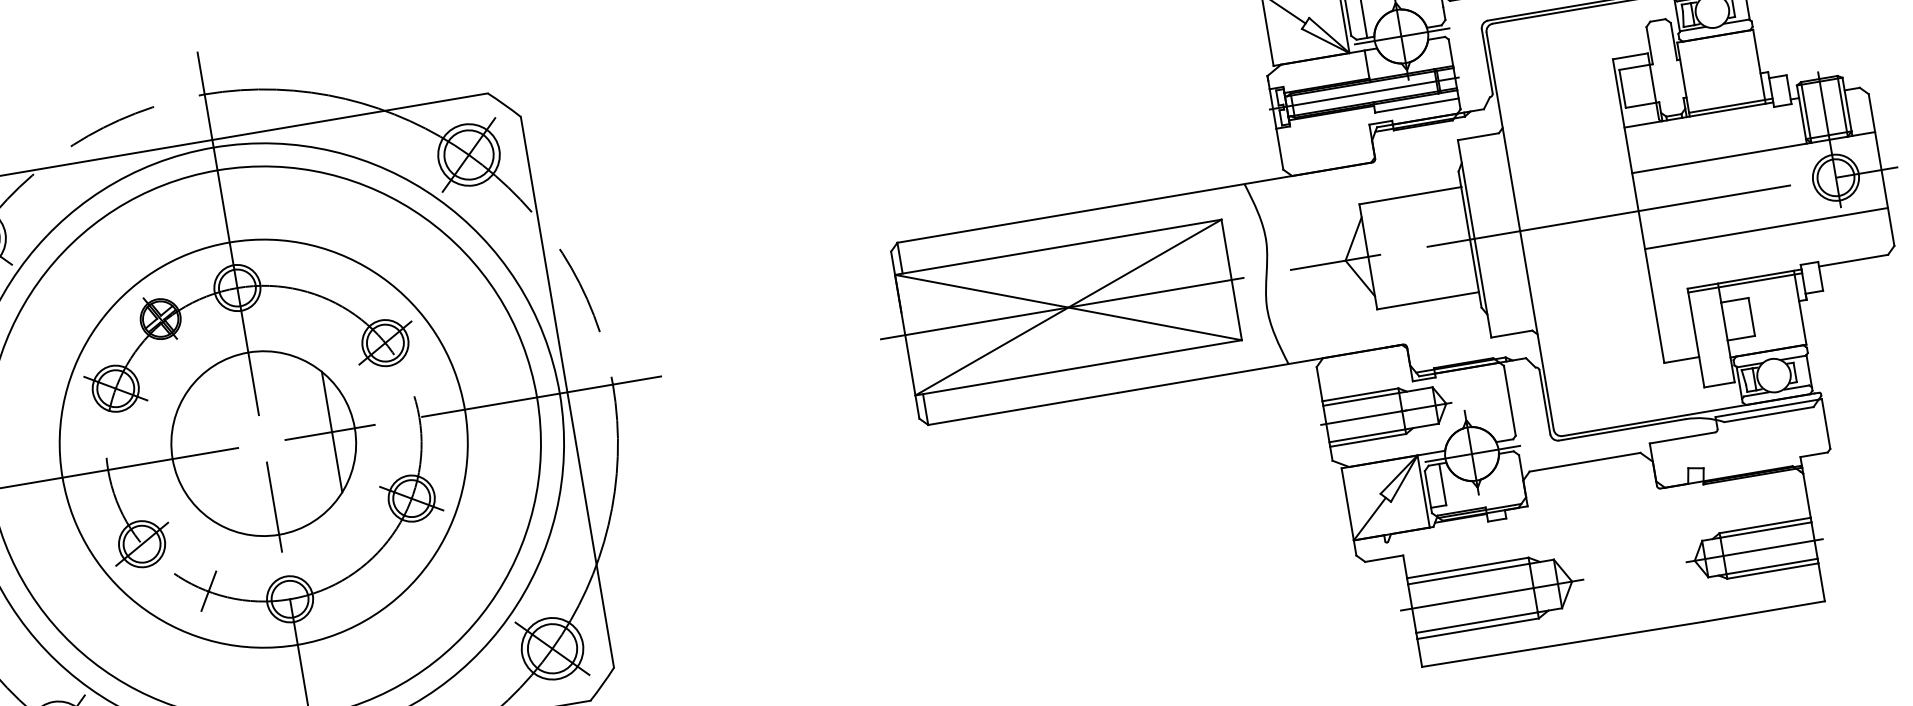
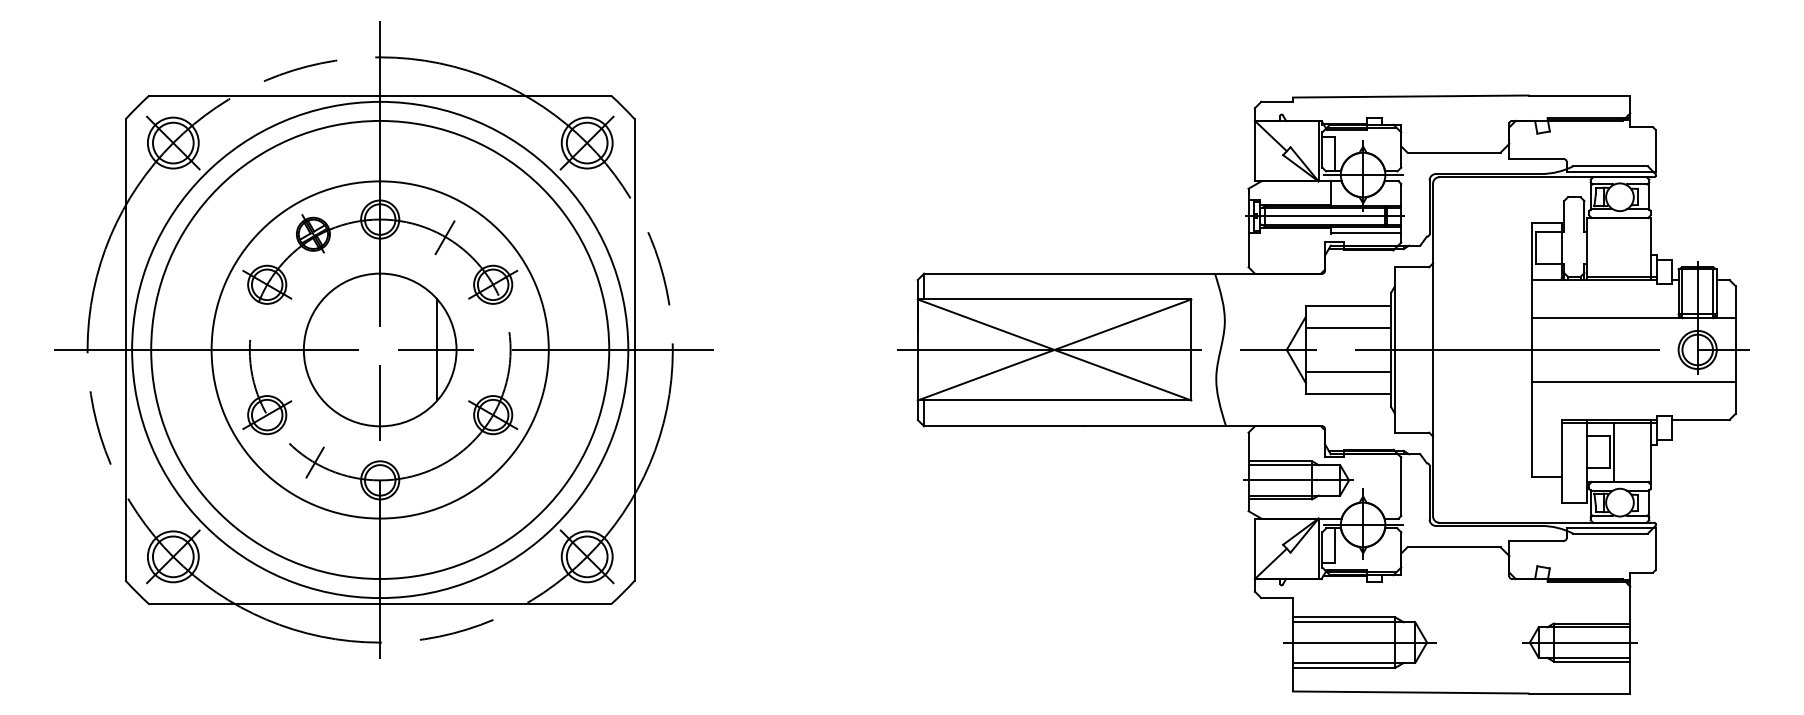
line: (1414, 221) -> (1348, 327), added
line: (1423, 273) -> (1348, 371), added
line: (317, 296) -> (444, 237), added
line: (1756, 317) -> (1613, 452), added

